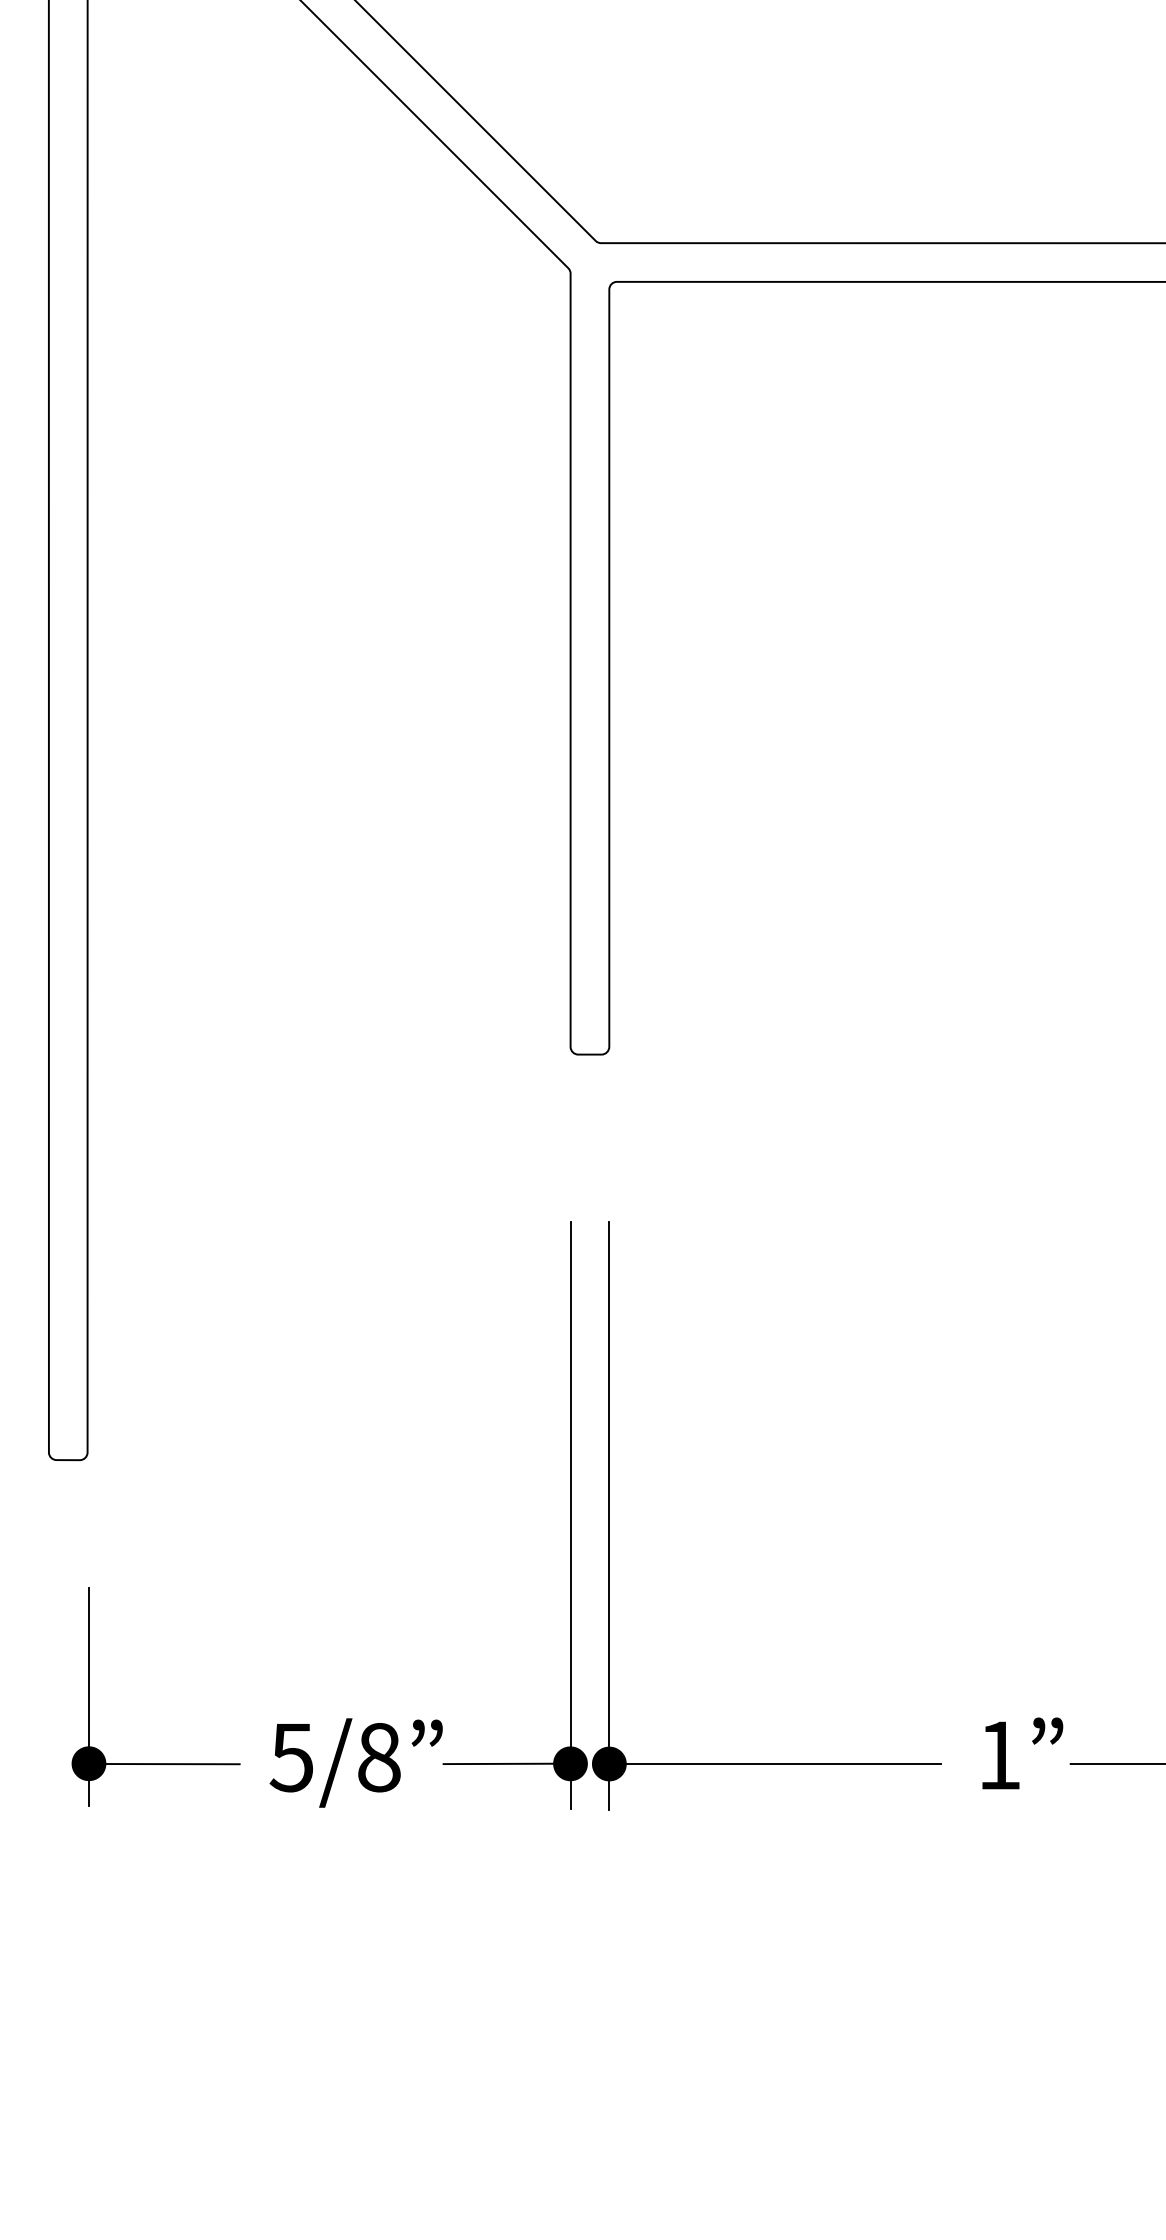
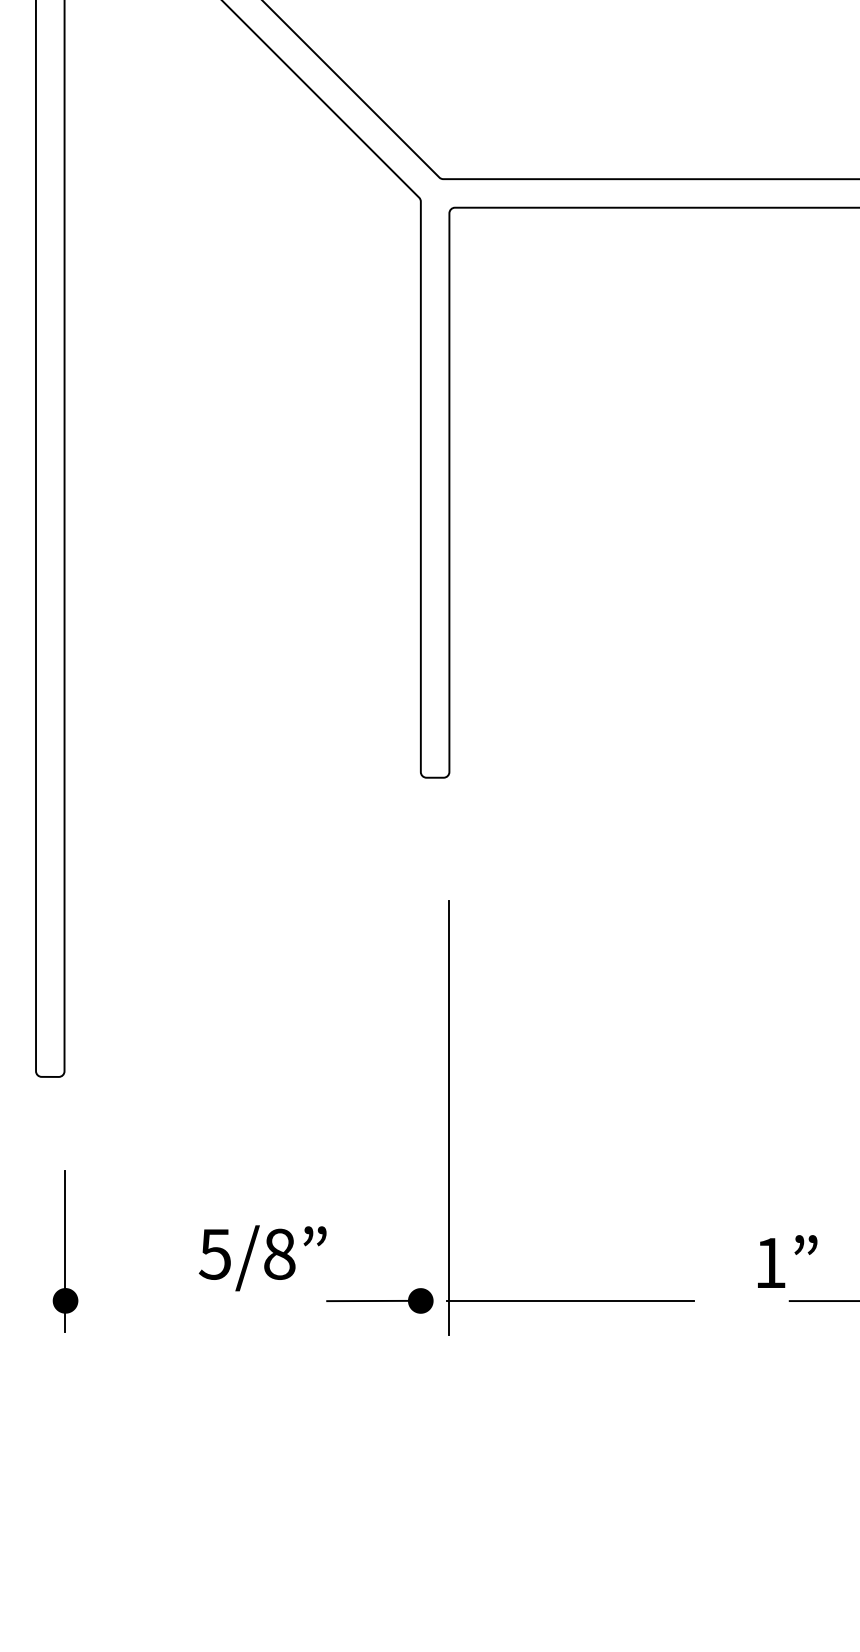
line: (570, 1515) -> (420, 1117), removed
text: (1022, 1753) -> (787, 1261), moved
text: (355, 1762) -> (262, 1257), moved
fill: (609, 1763) -> (449, 1300), removed
line: (170, 1764) -> (125, 1301), removed

